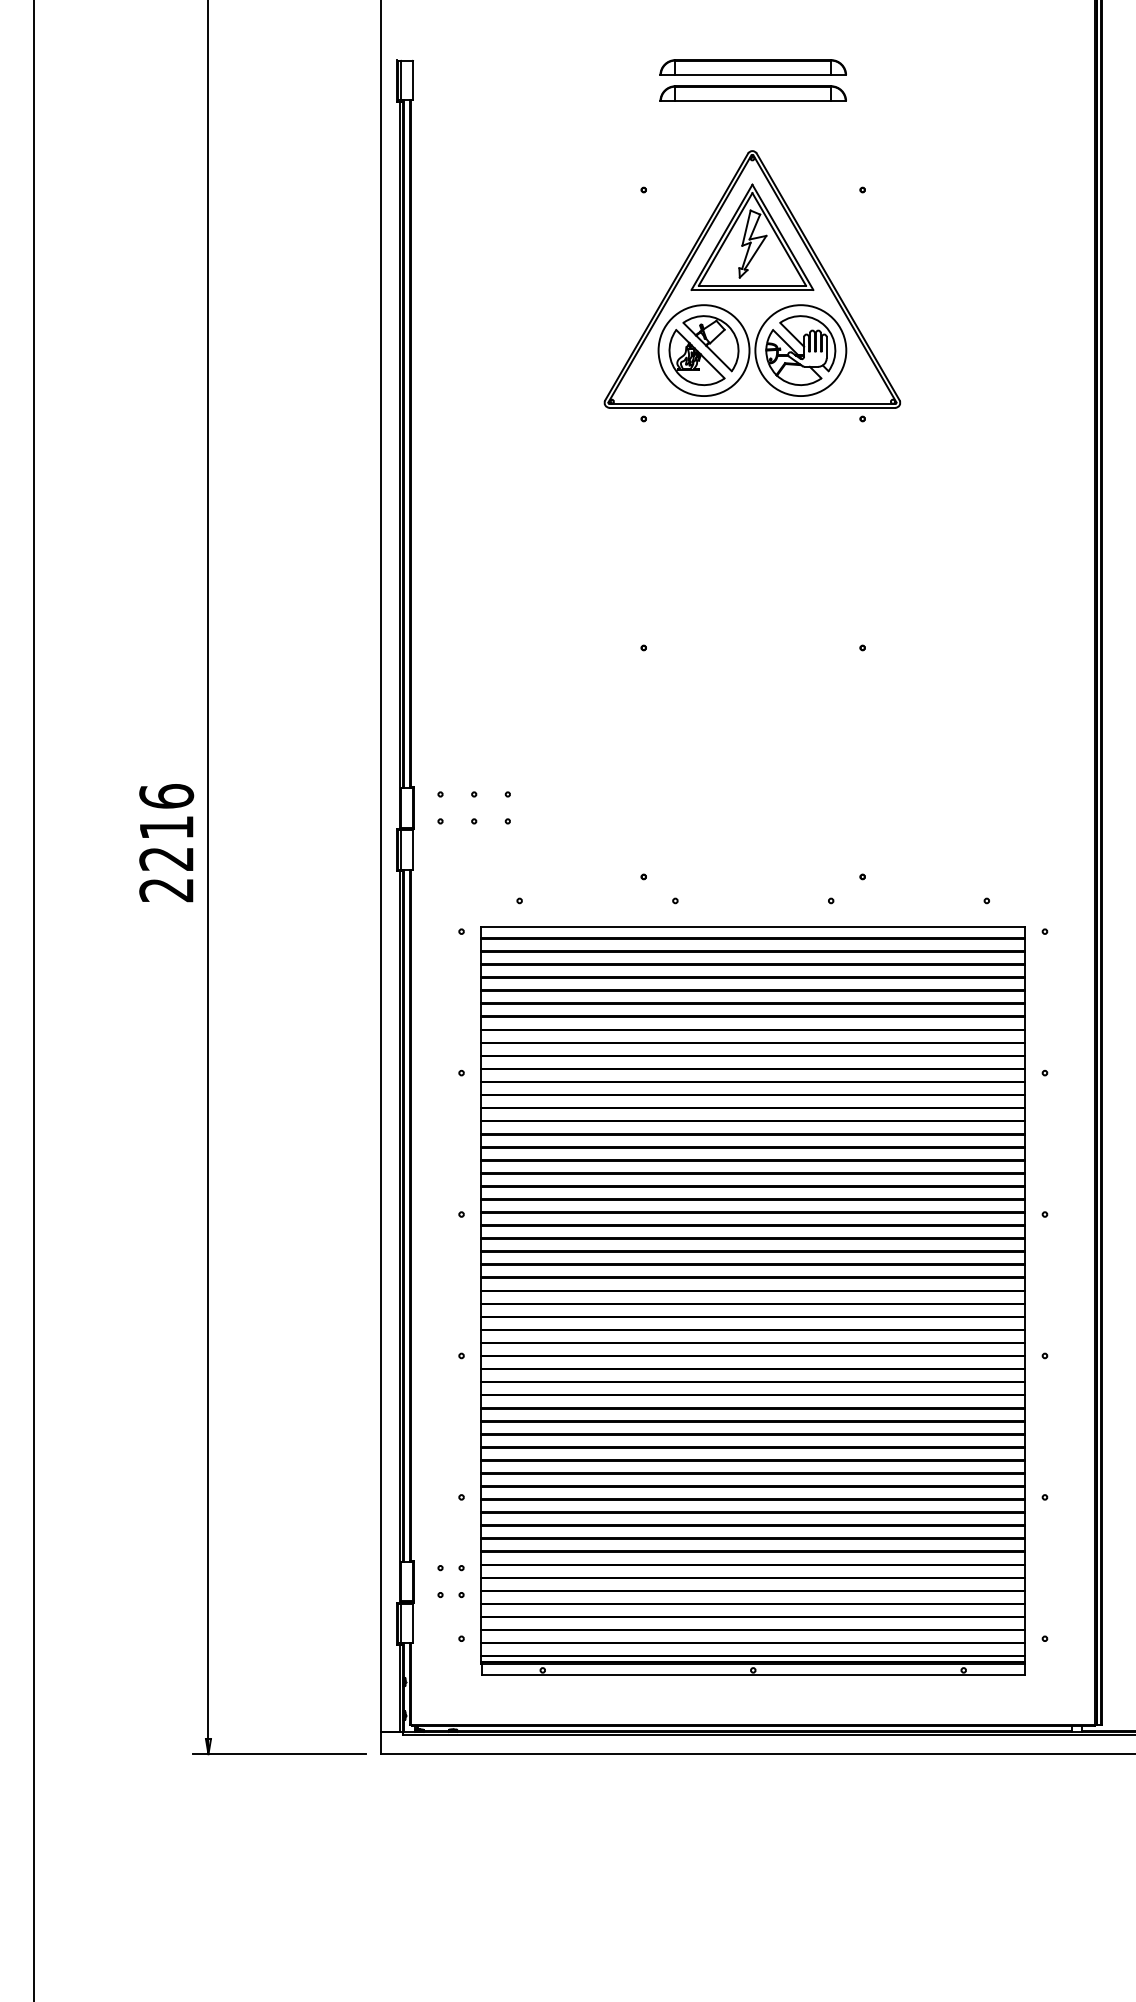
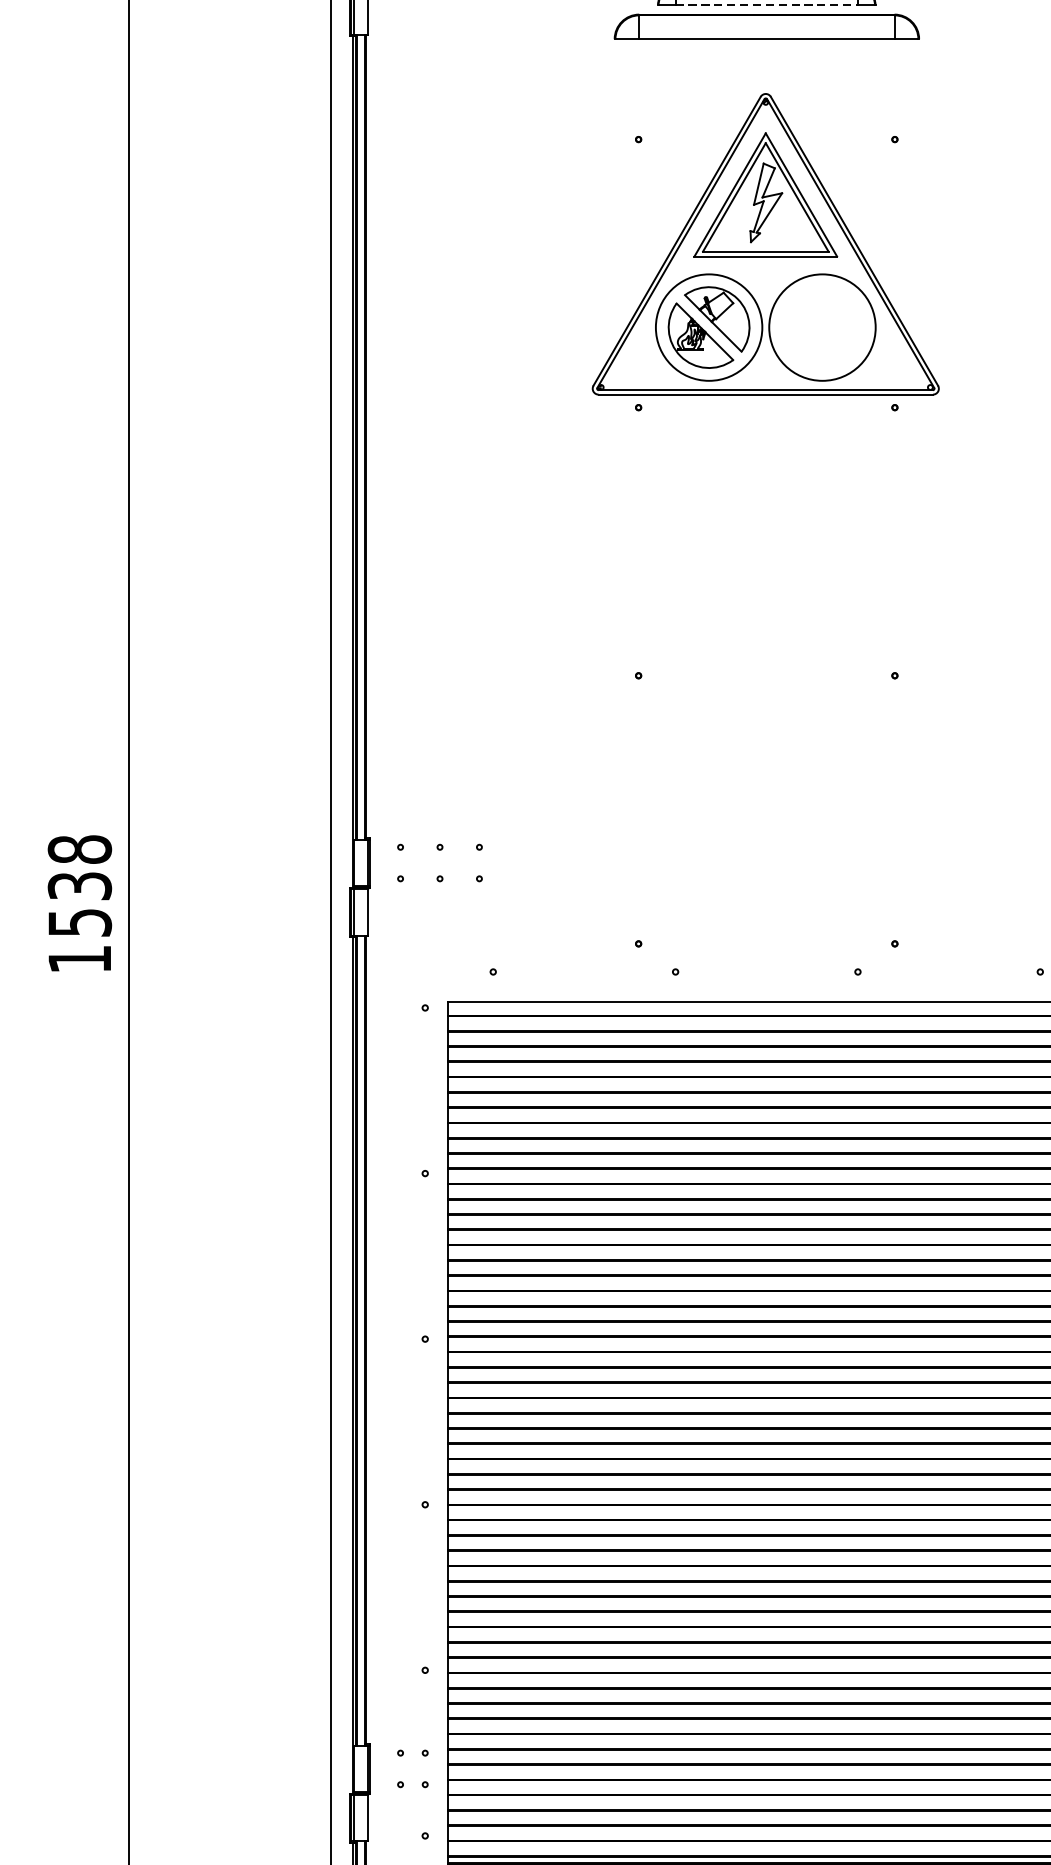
line: (753, 75) -> (767, 5), solid -> dashed
part: (752, 93) -> (765, 26), size x1.4
part: (800, 350) -> (822, 327), removed
text: (166, 843) -> (79, 904), 2216 -> 1538

